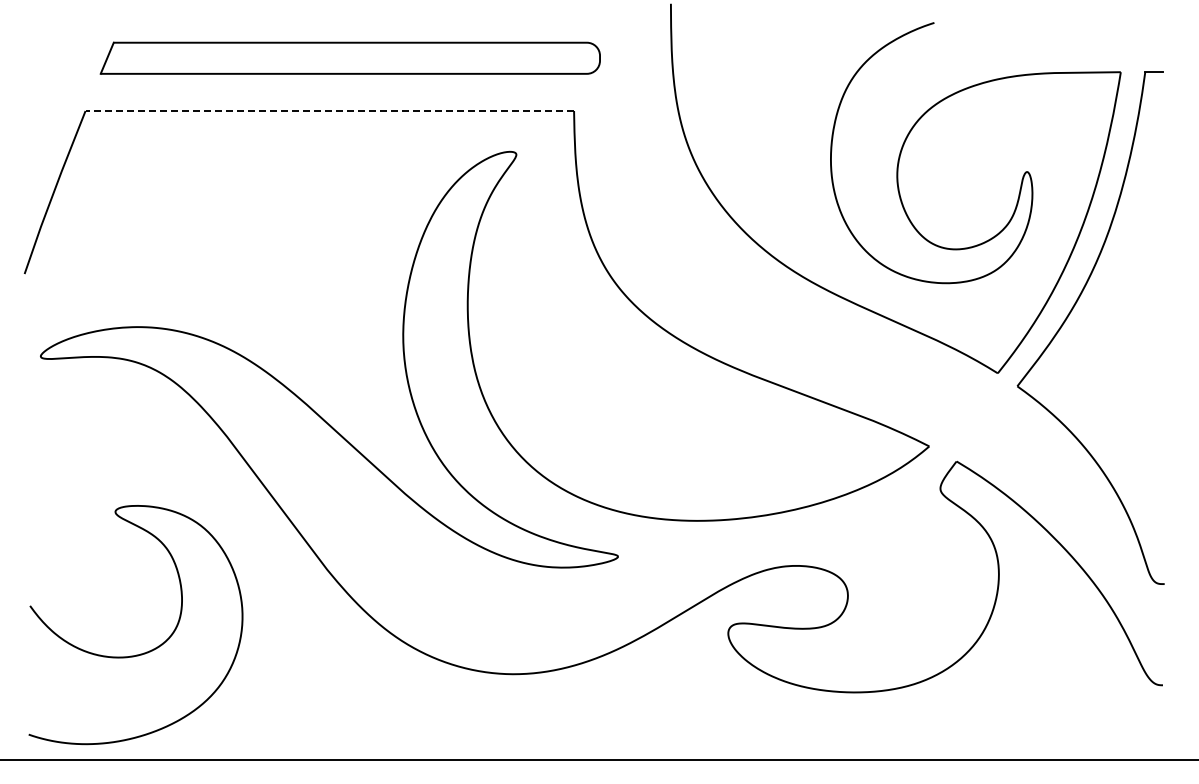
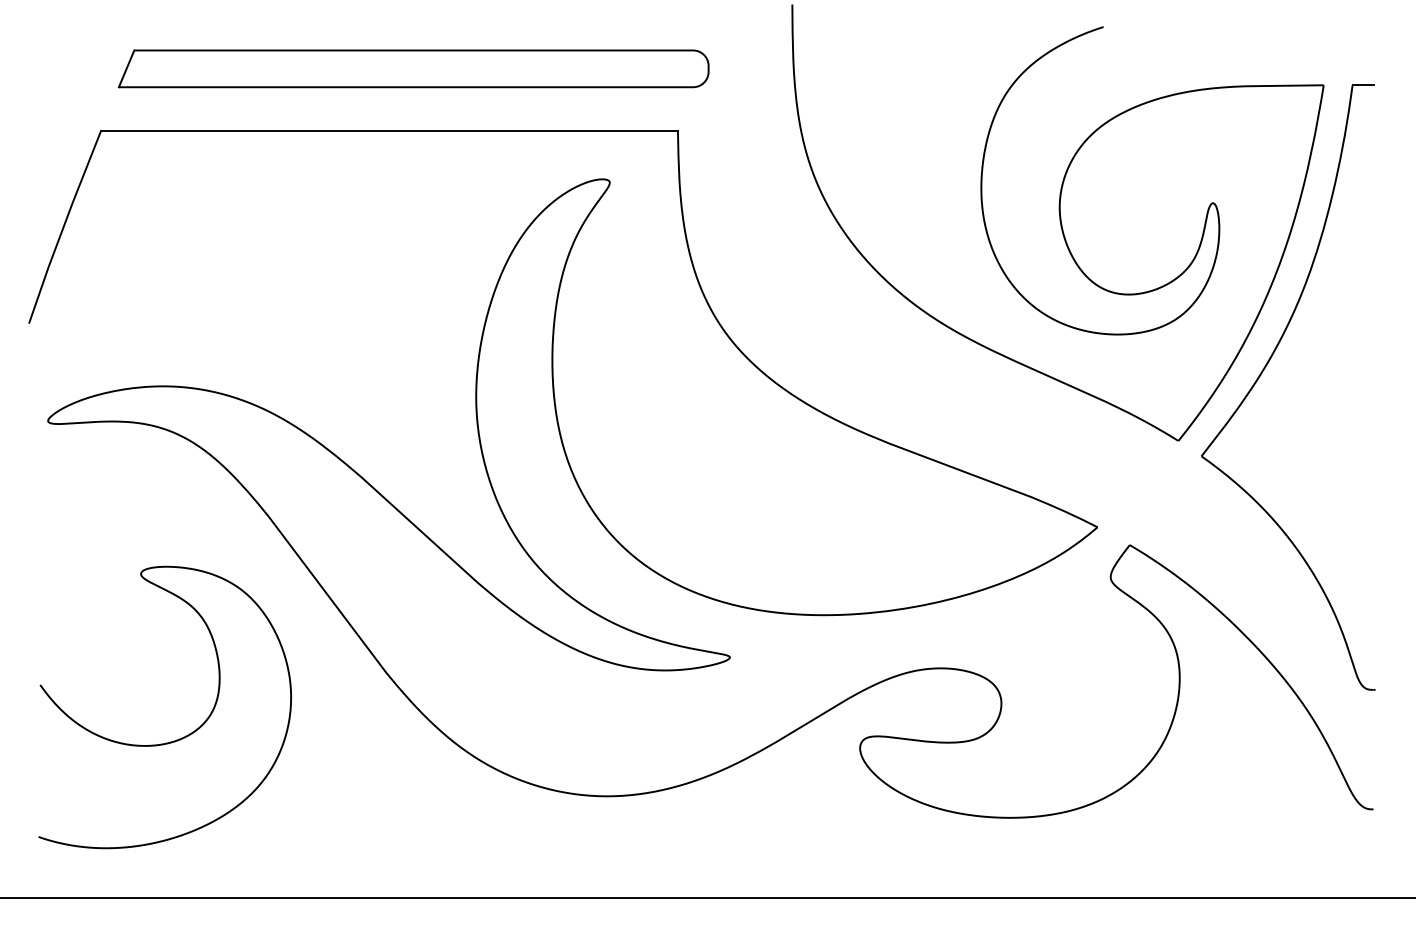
line: (329, 111) -> (389, 131), dashed -> solid
curve: (143, 652) -> (174, 739), moved

